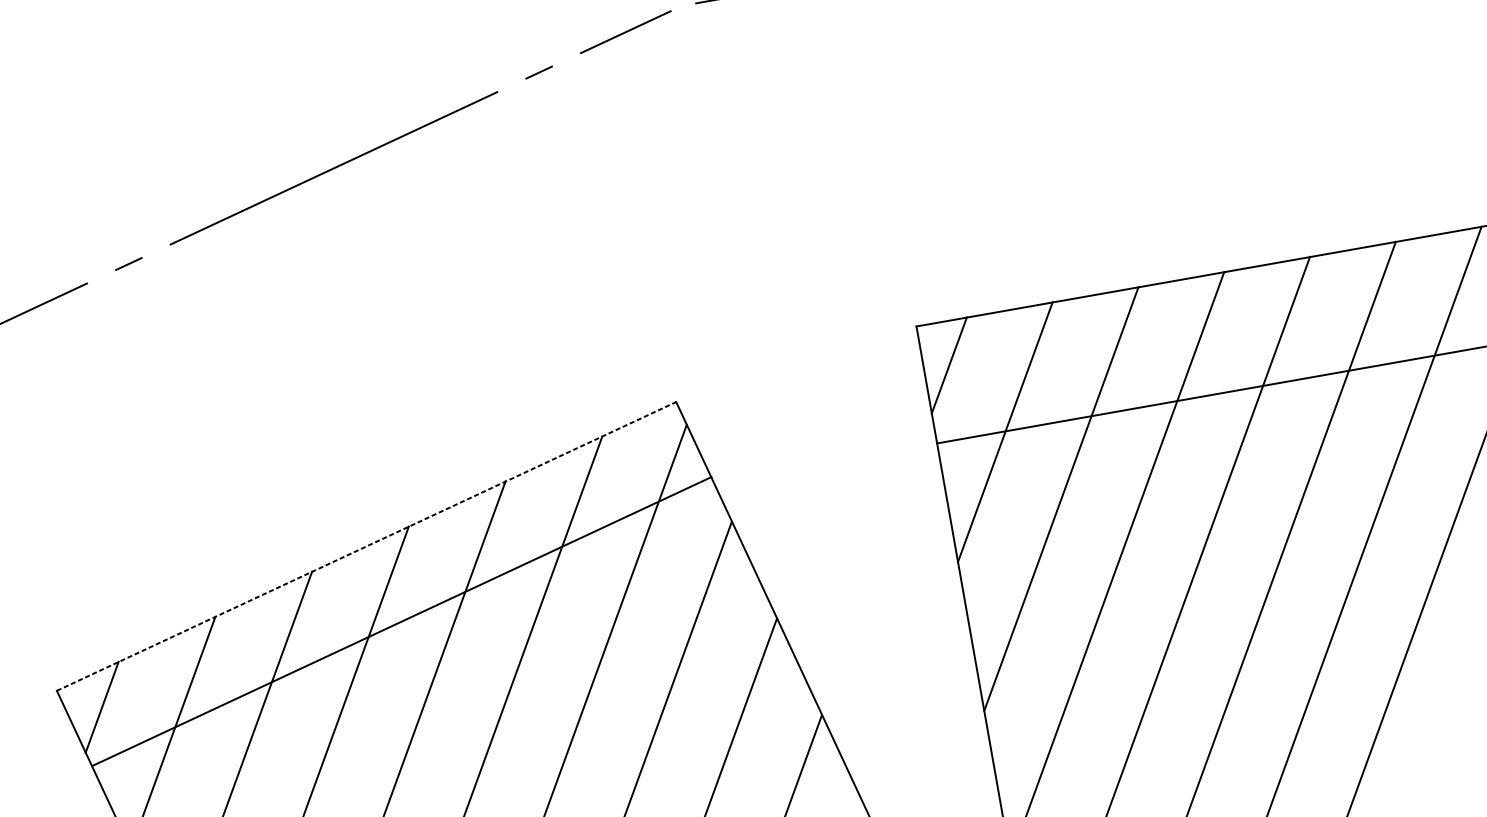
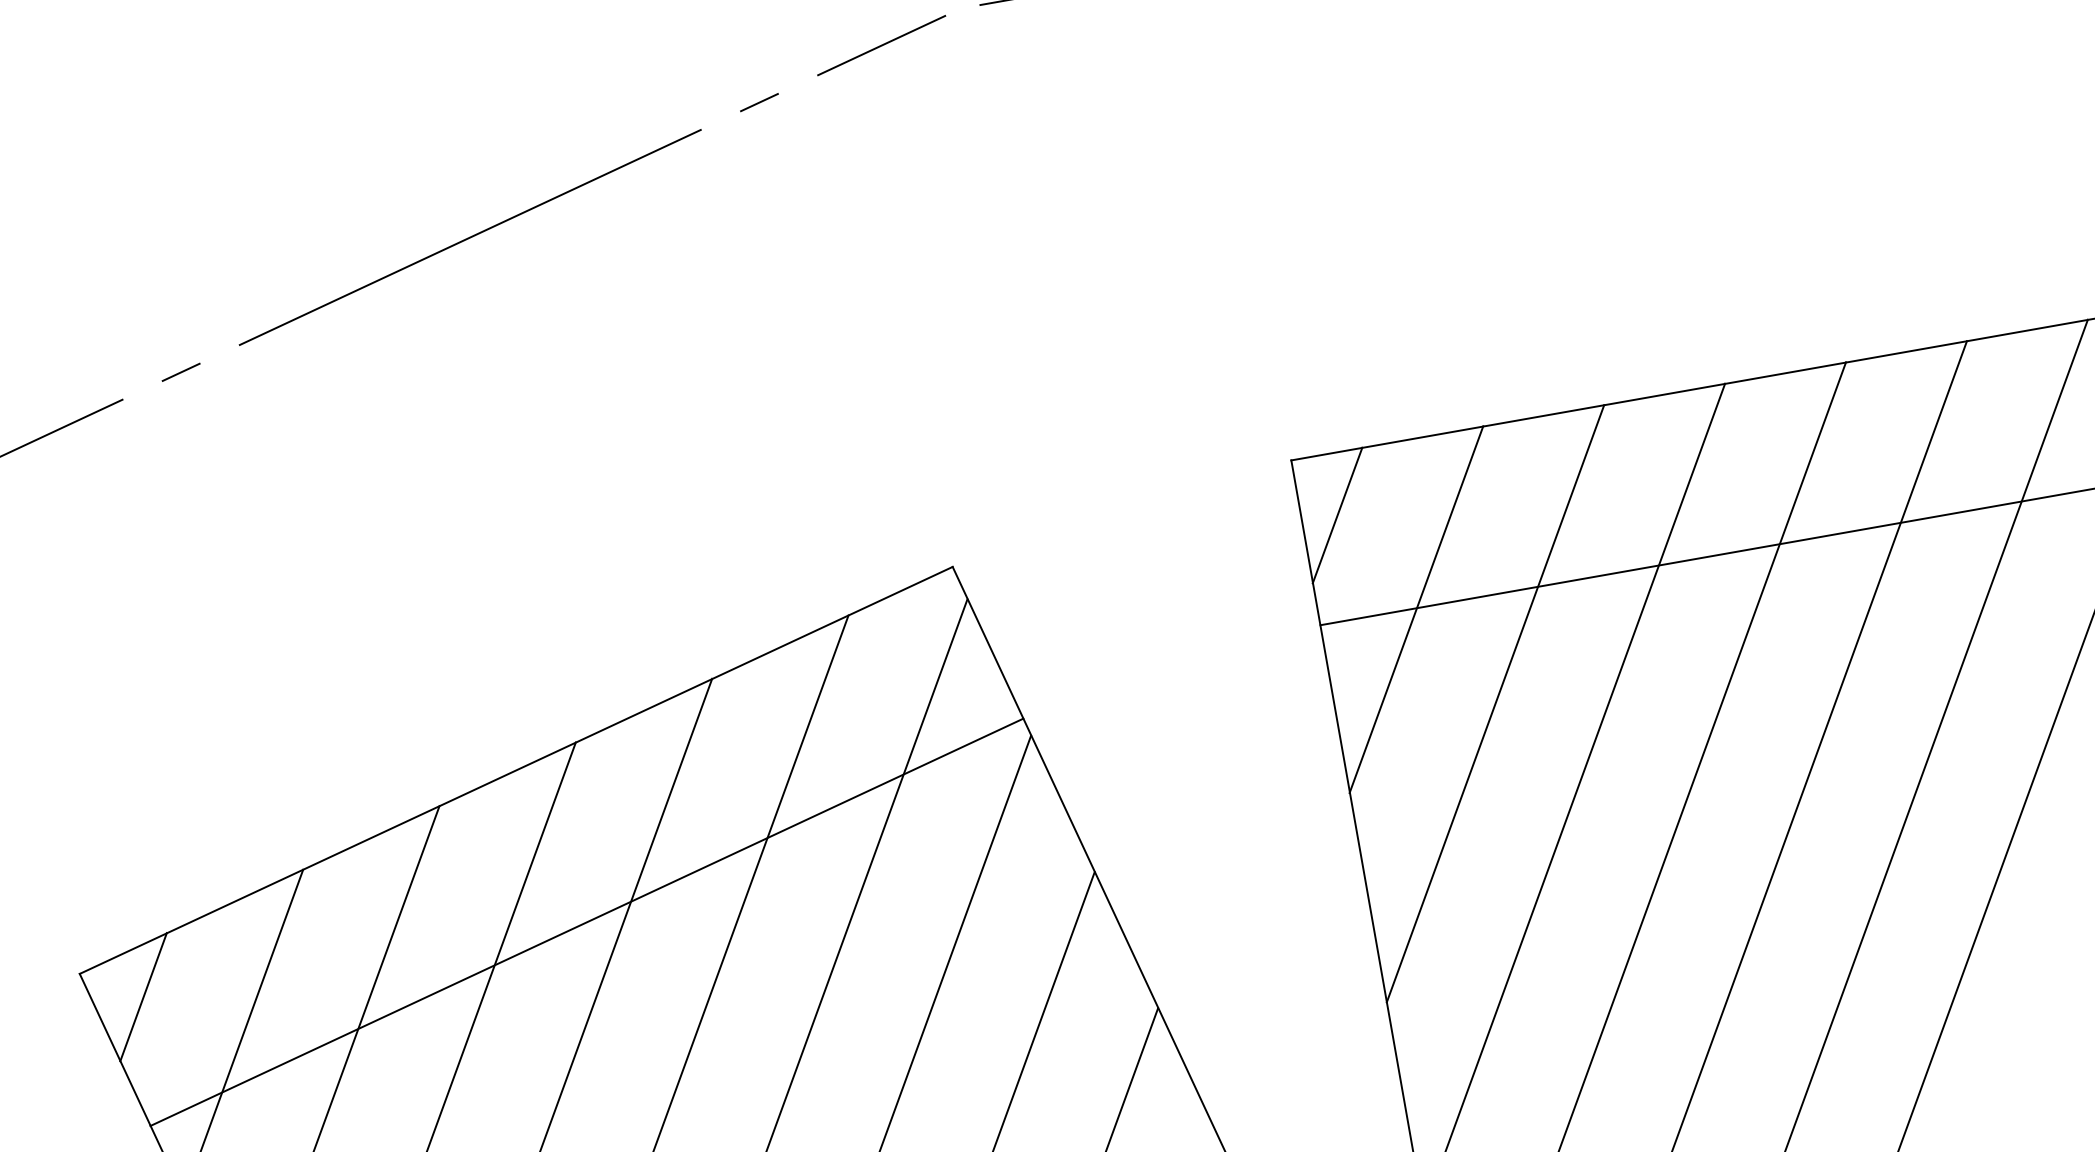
line: (366, 546) -> (516, 770), dashed -> solid
line: (401, 620) -> (586, 921), moved

